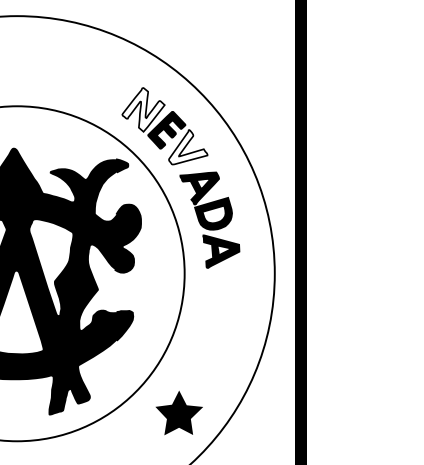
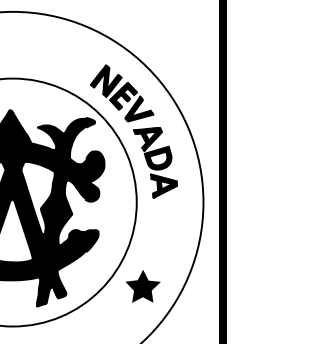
fill: (143, 109) -> (106, 80), added
fill: (187, 147) -> (138, 109), added
part: (178, 413) -> (142, 286), moved

